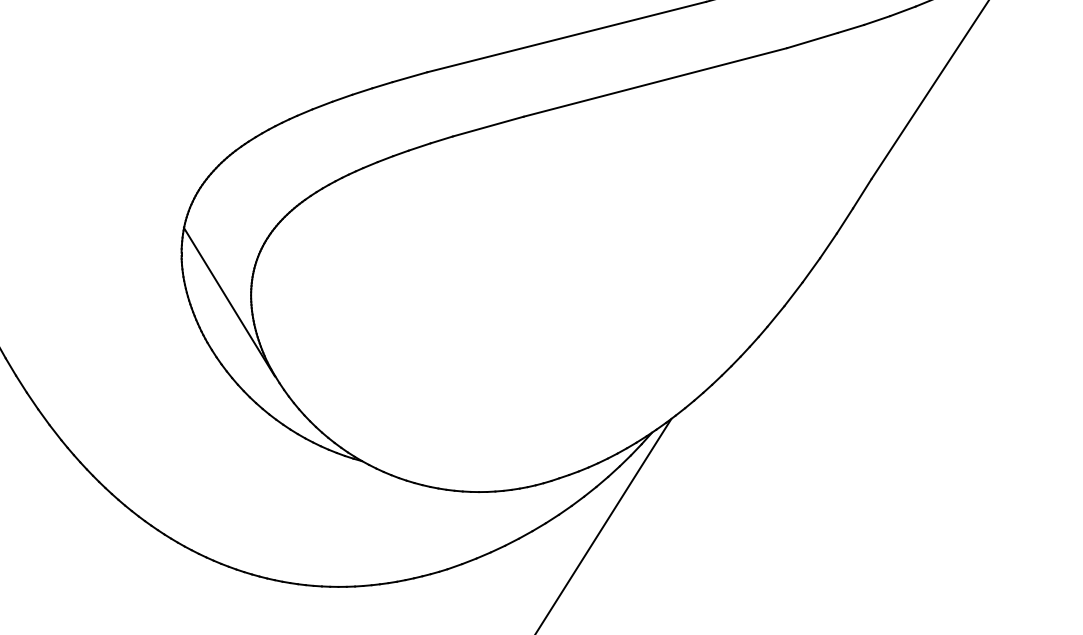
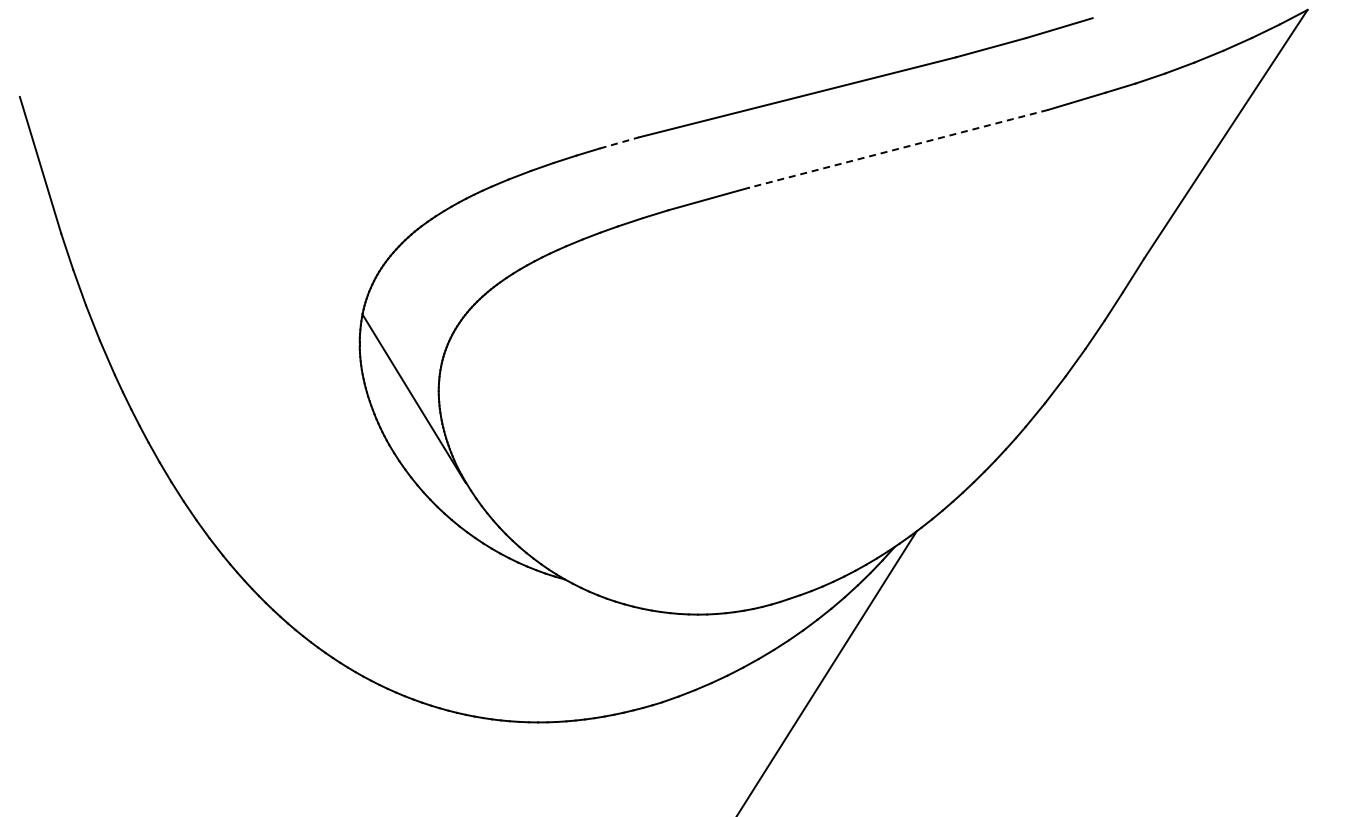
line: (410, 76) -> (619, 142), solid -> dashed
line: (655, 82) -> (898, 148), solid -> dashed

